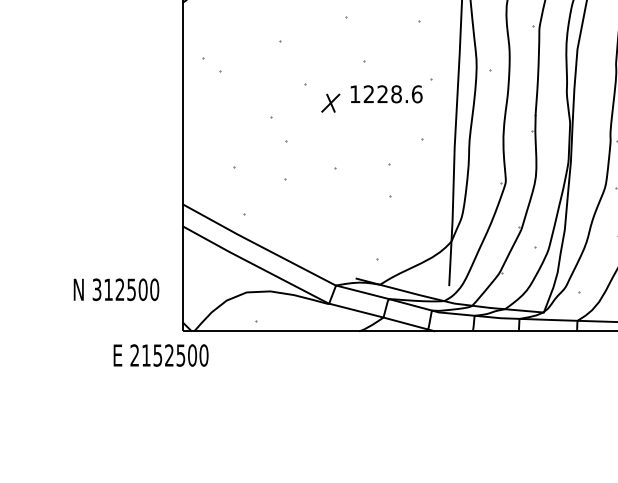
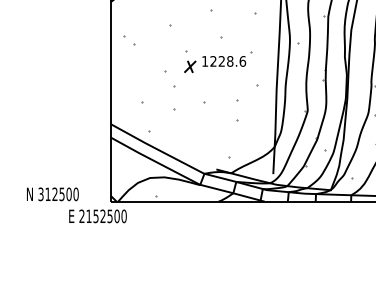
part: (377, 94) -> (218, 61), moved
text: (115, 289) -> (52, 194), moved

